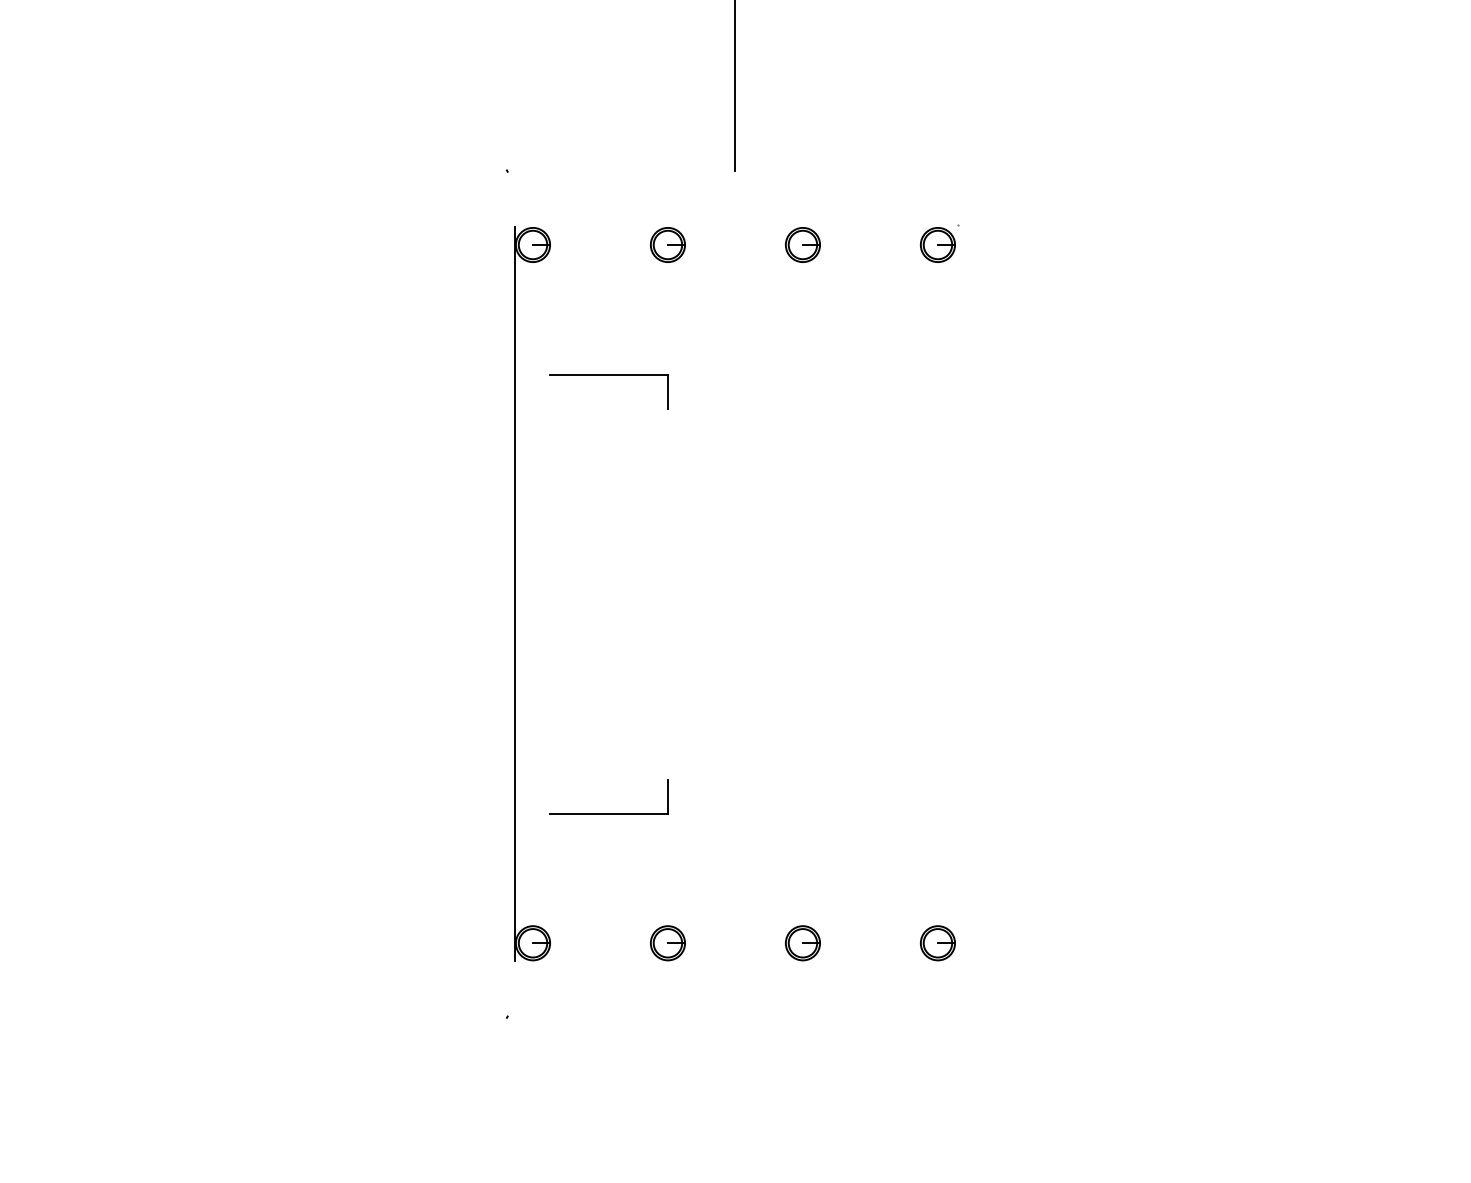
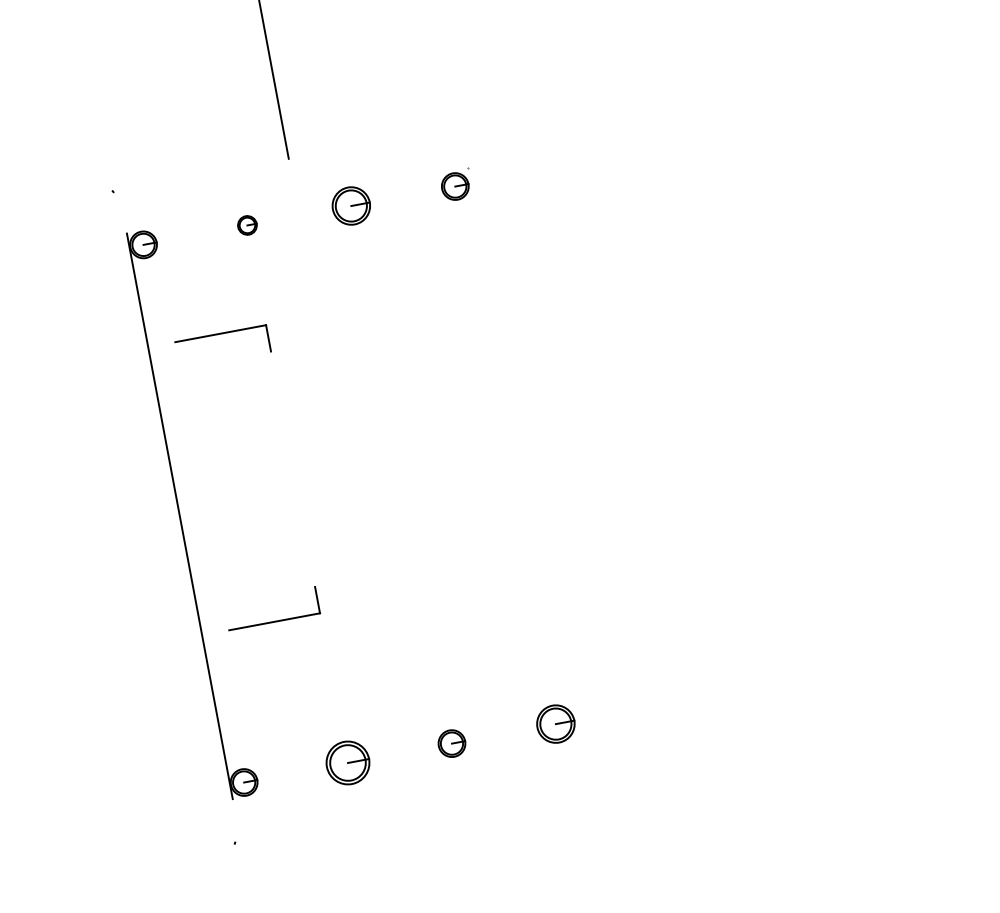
part: (667, 244) -> (247, 225), size x0.7
part: (802, 244) -> (350, 205), size x1.4
part: (608, 813) -> (274, 621), moved
part: (667, 943) -> (347, 763), size x1.6
part: (937, 943) -> (555, 724), size x1.4

